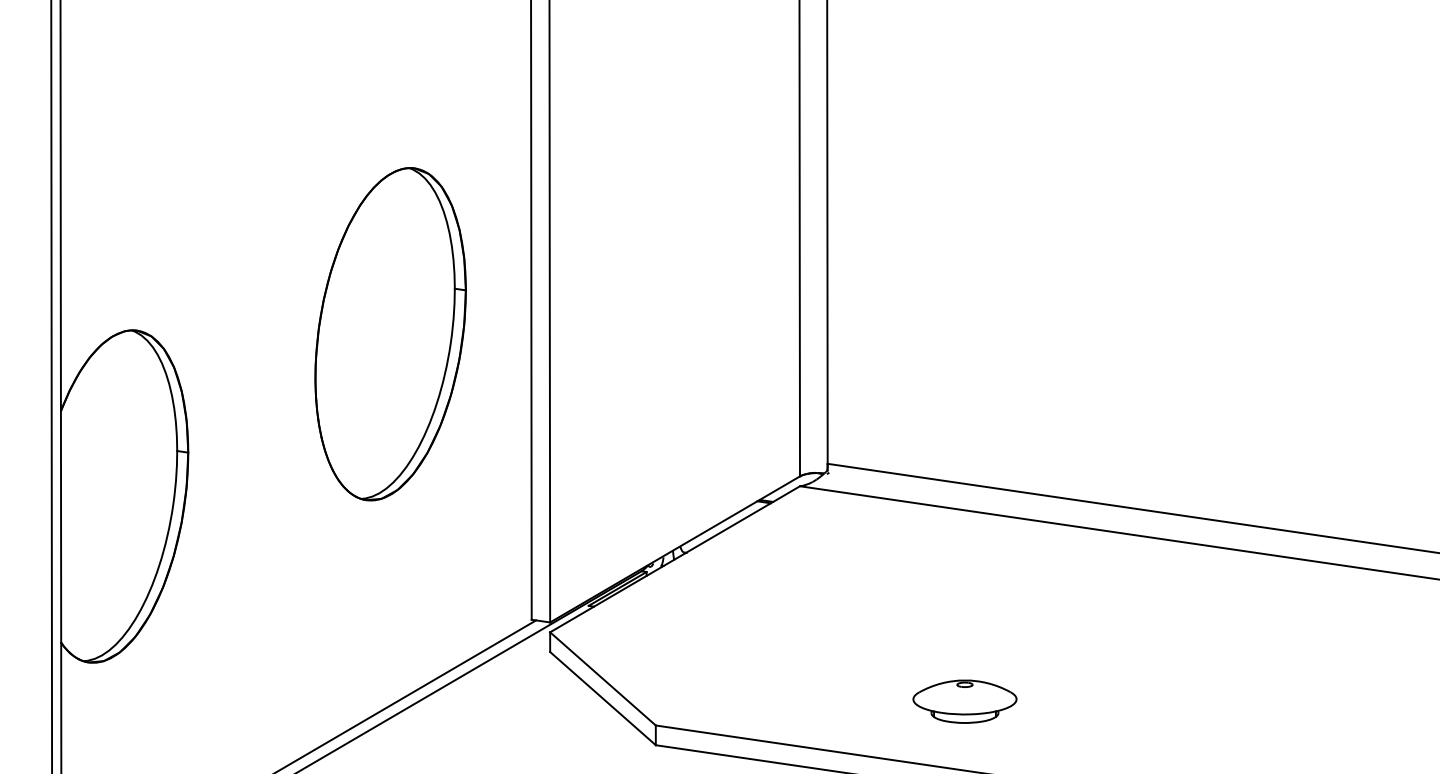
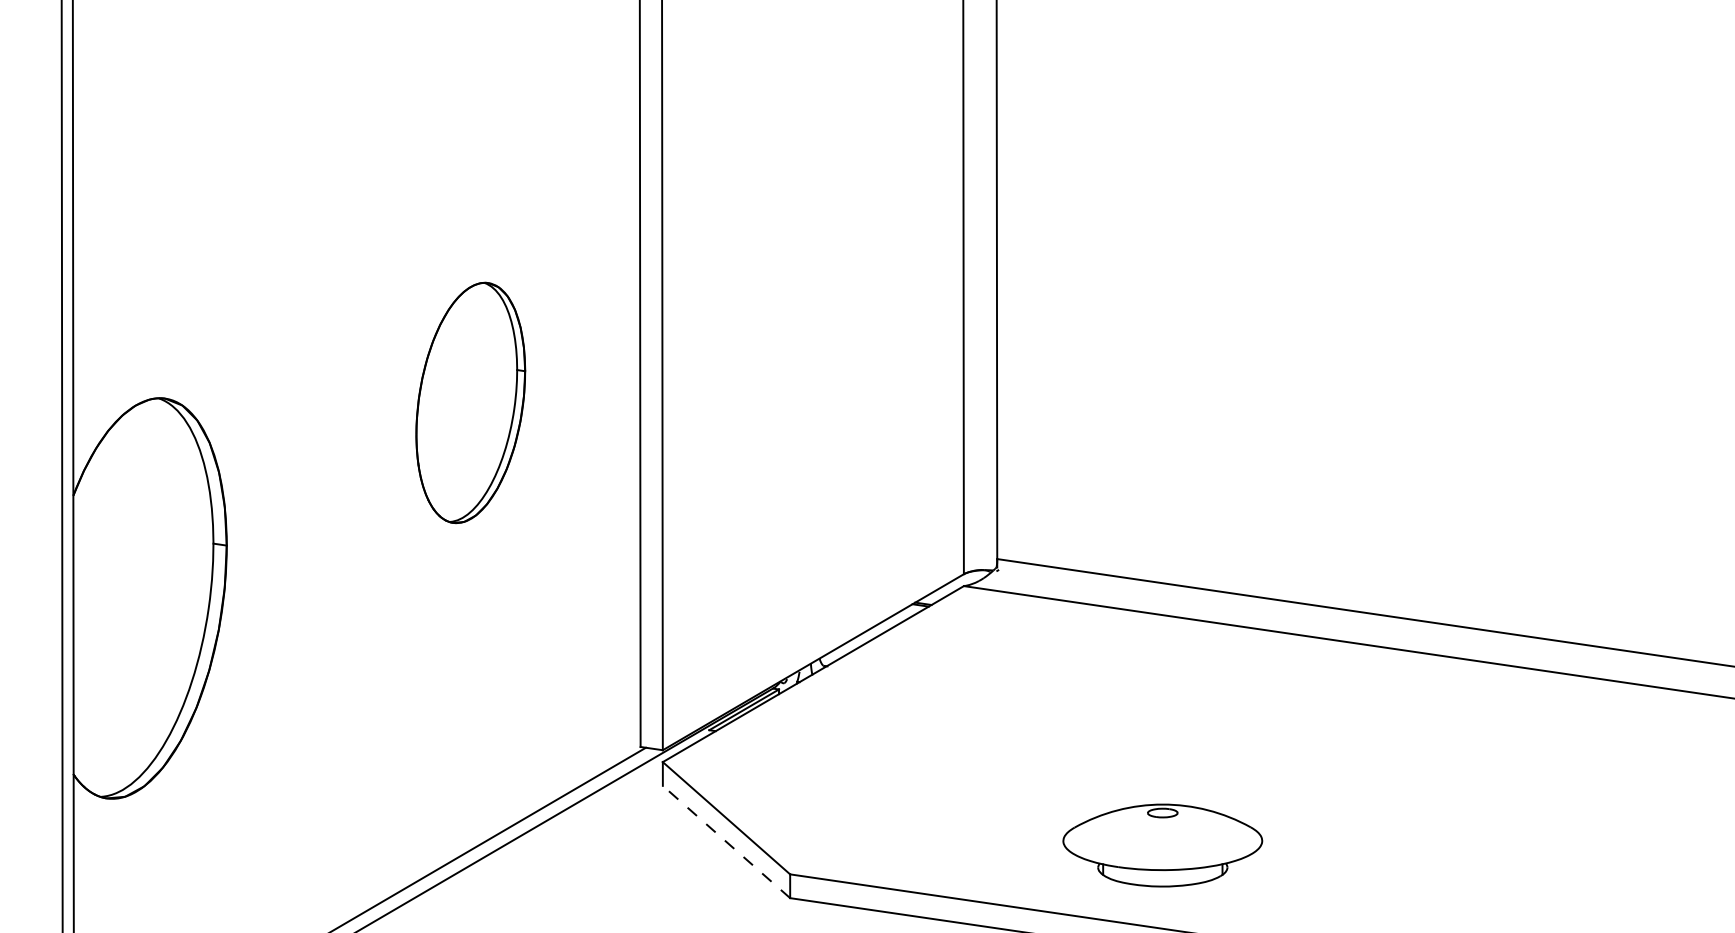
part: (390, 333) -> (470, 402), size x0.6
line: (602, 699) -> (726, 842), solid -> dashed
part: (964, 701) -> (1162, 845), size x1.6

